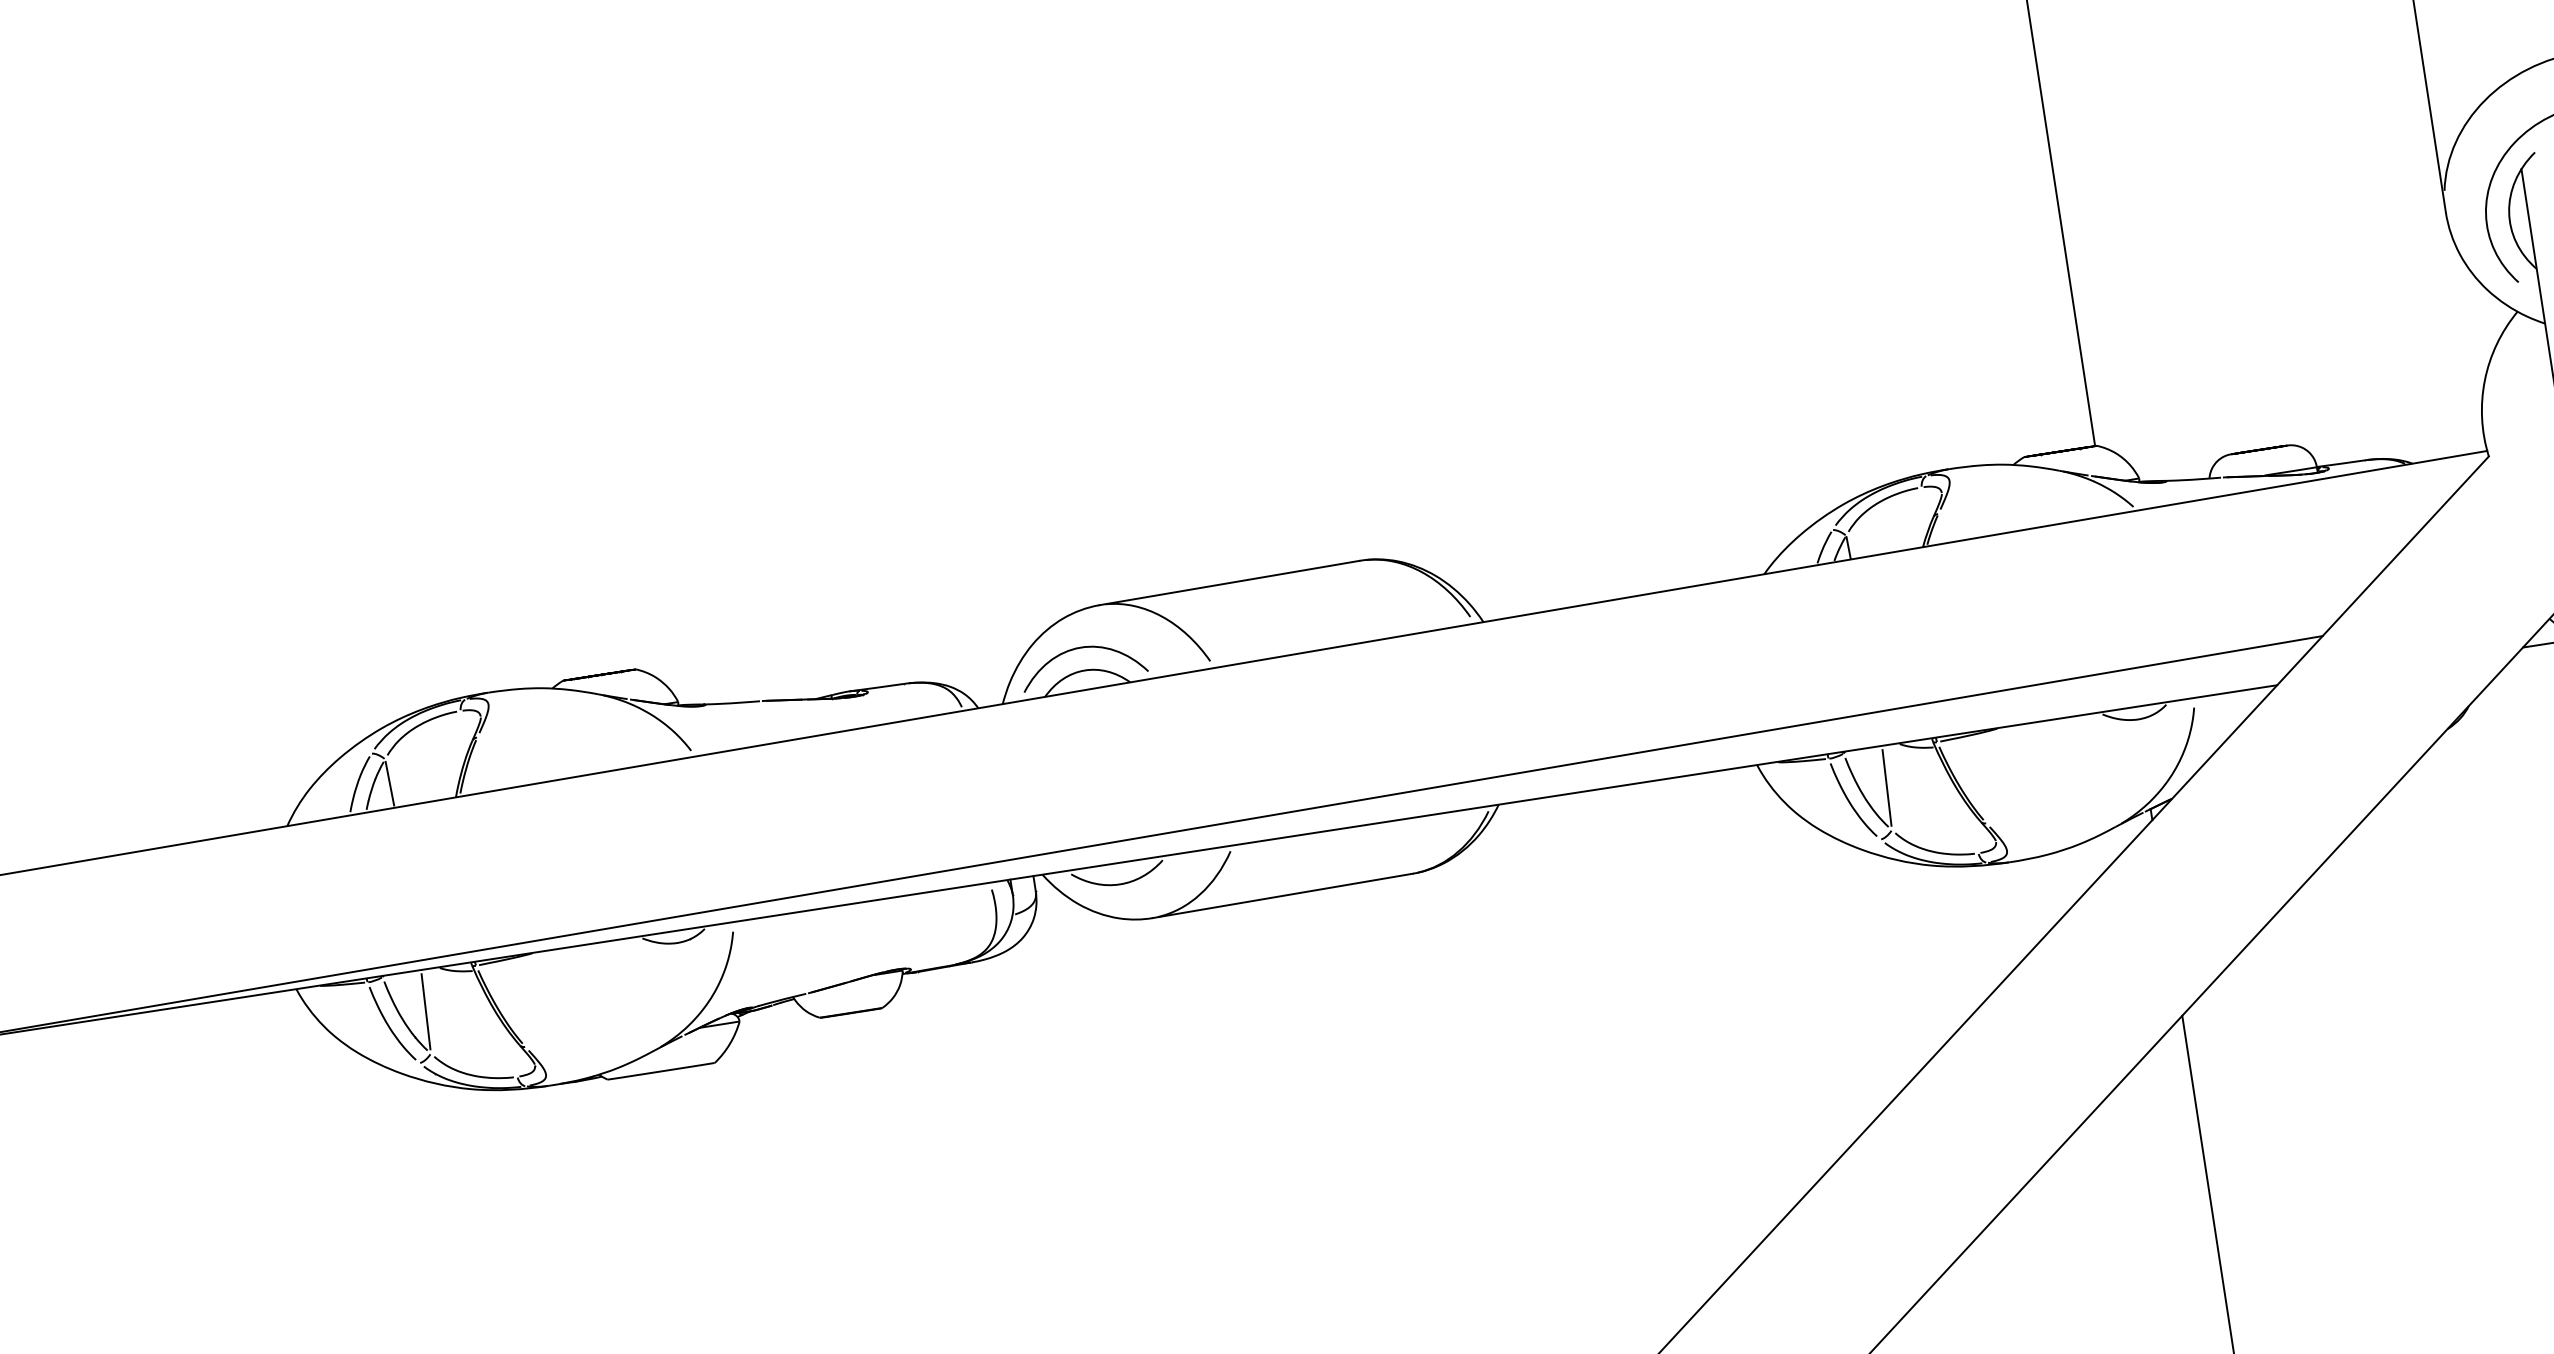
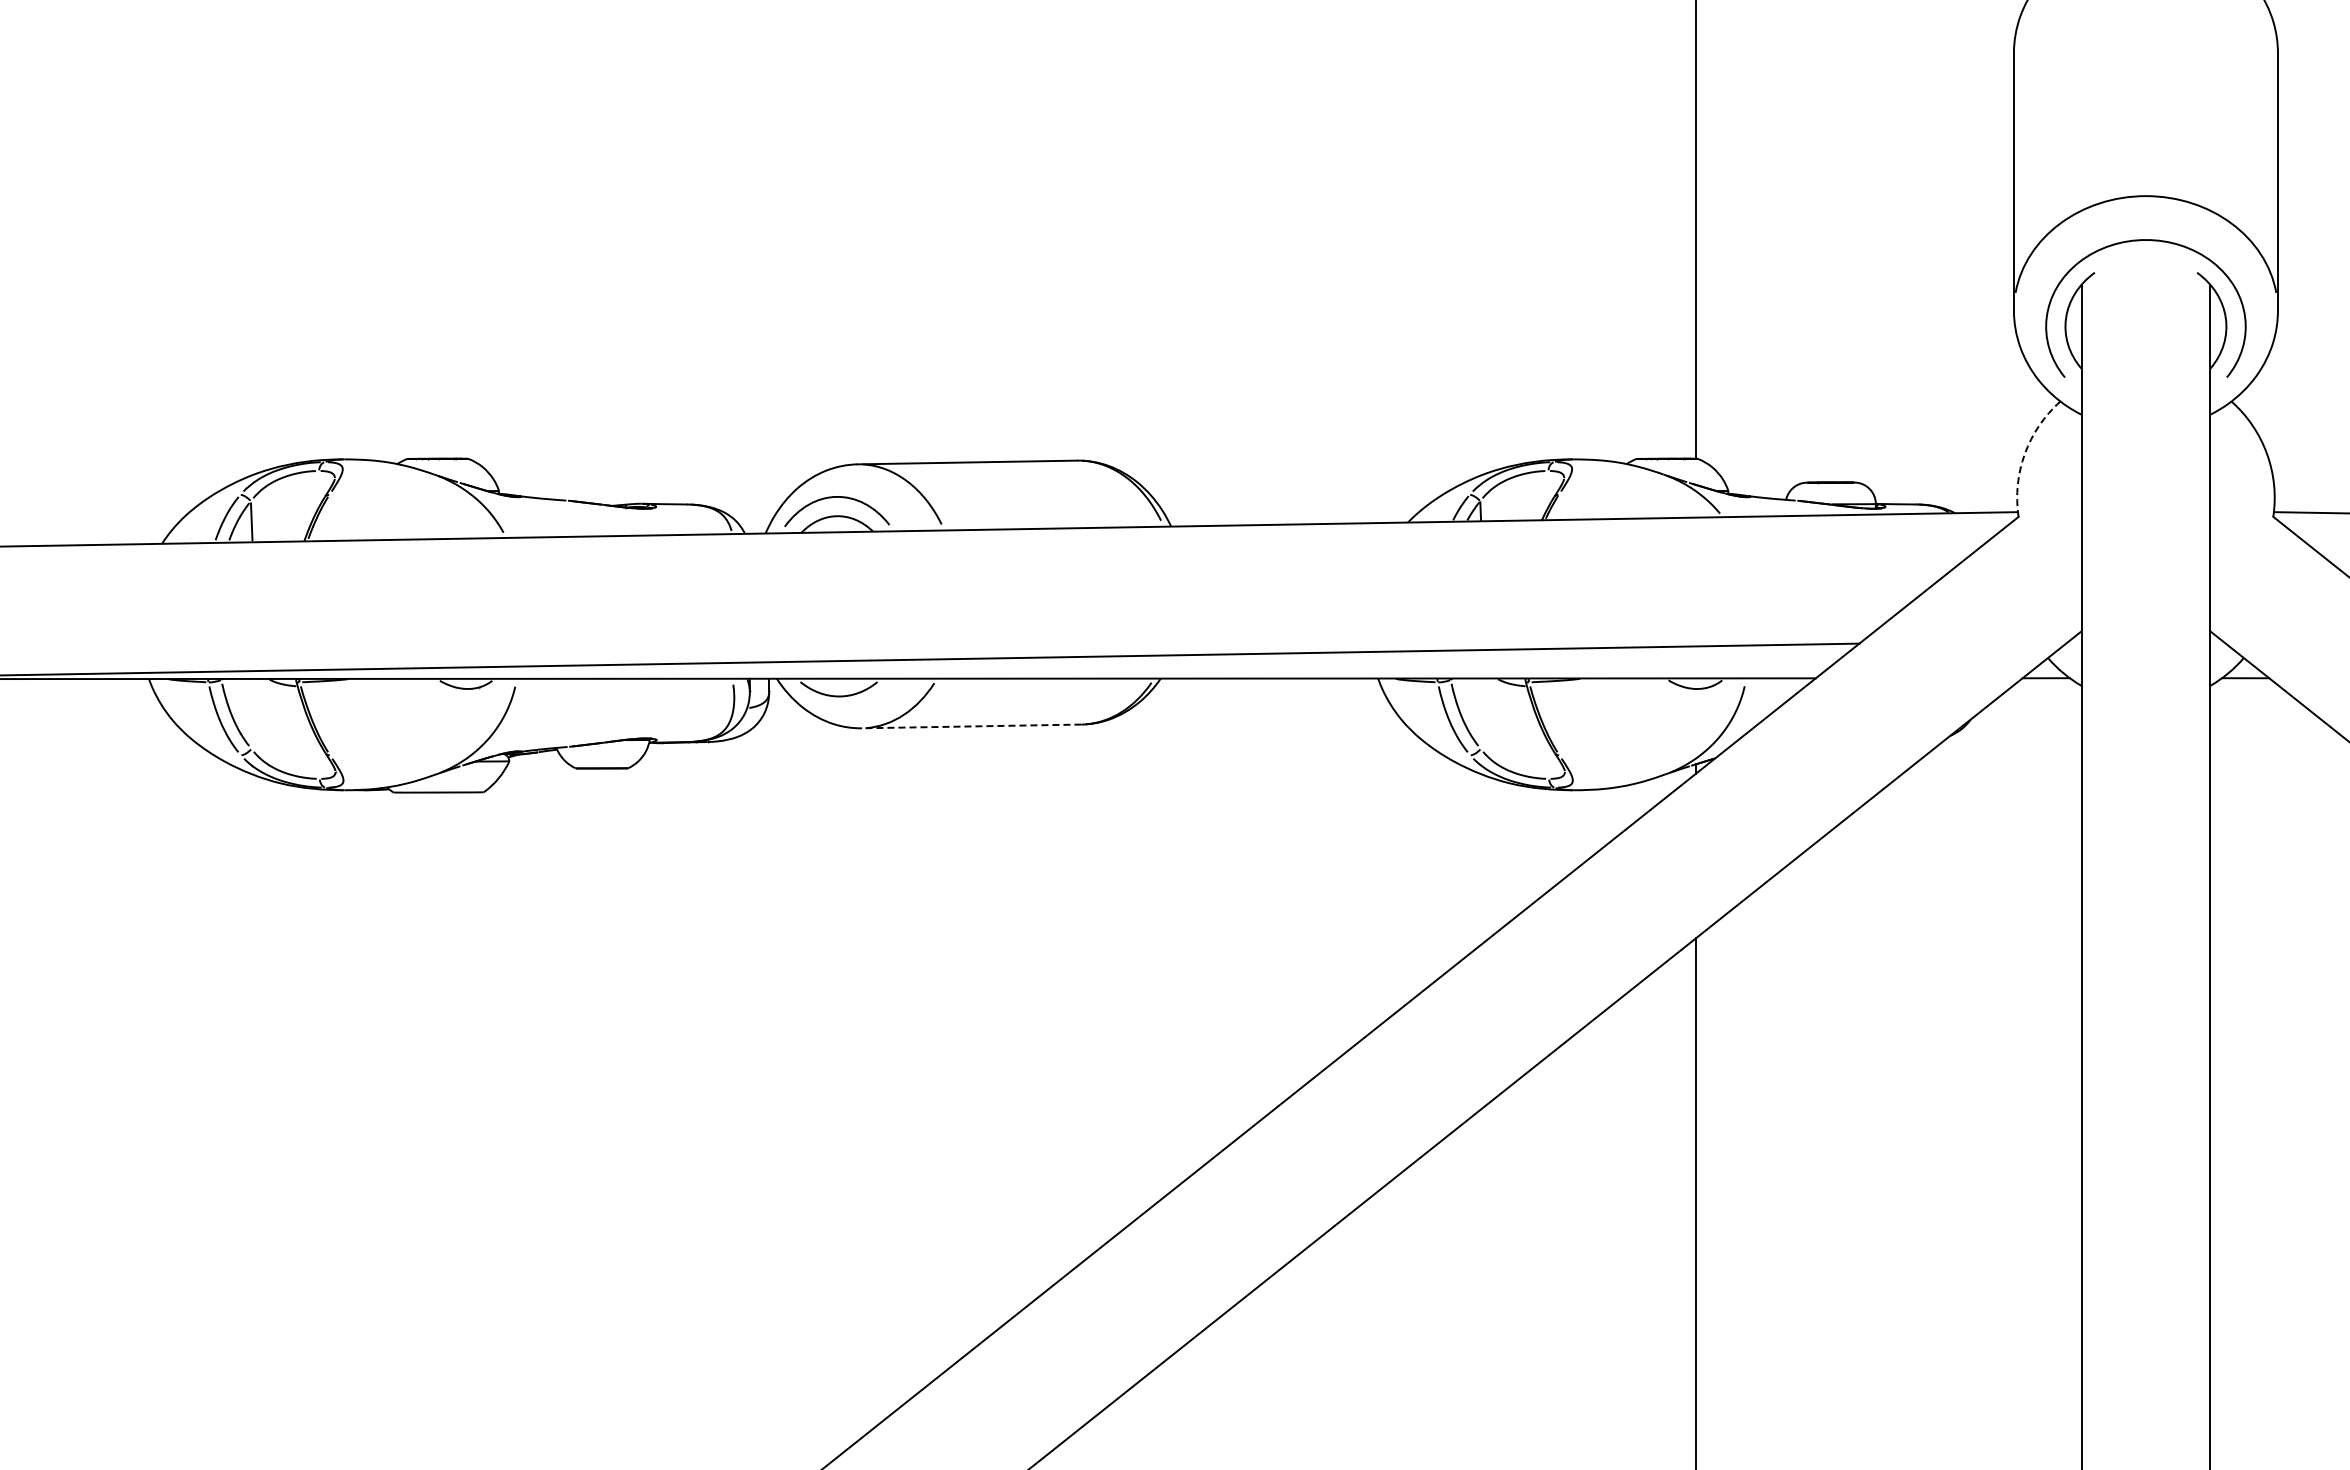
arc: (2484, 380) -> (2024, 453), solid -> dashed
line: (1886, 787) -> (1481, 713), removed
line: (1282, 896) -> (971, 726), solid -> dashed
line: (425, 1011) -> (252, 713), removed

